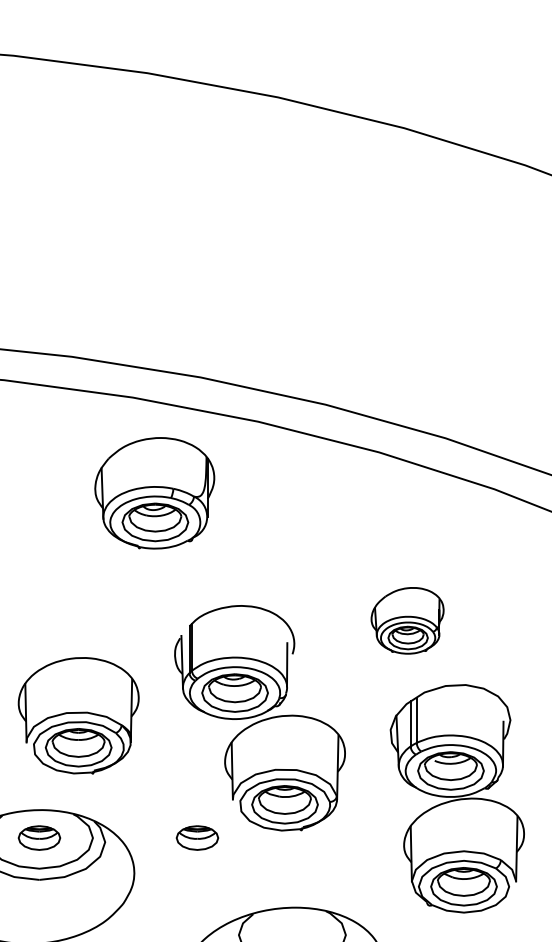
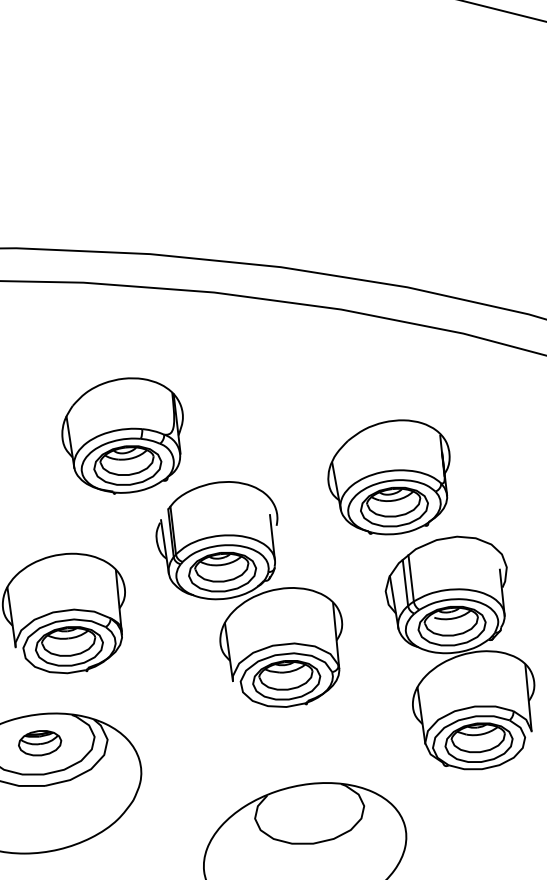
part: (154, 493) -> (123, 436), moved
part: (407, 620) -> (389, 477), size x1.67
part: (197, 837) -> (201, 723), removed

